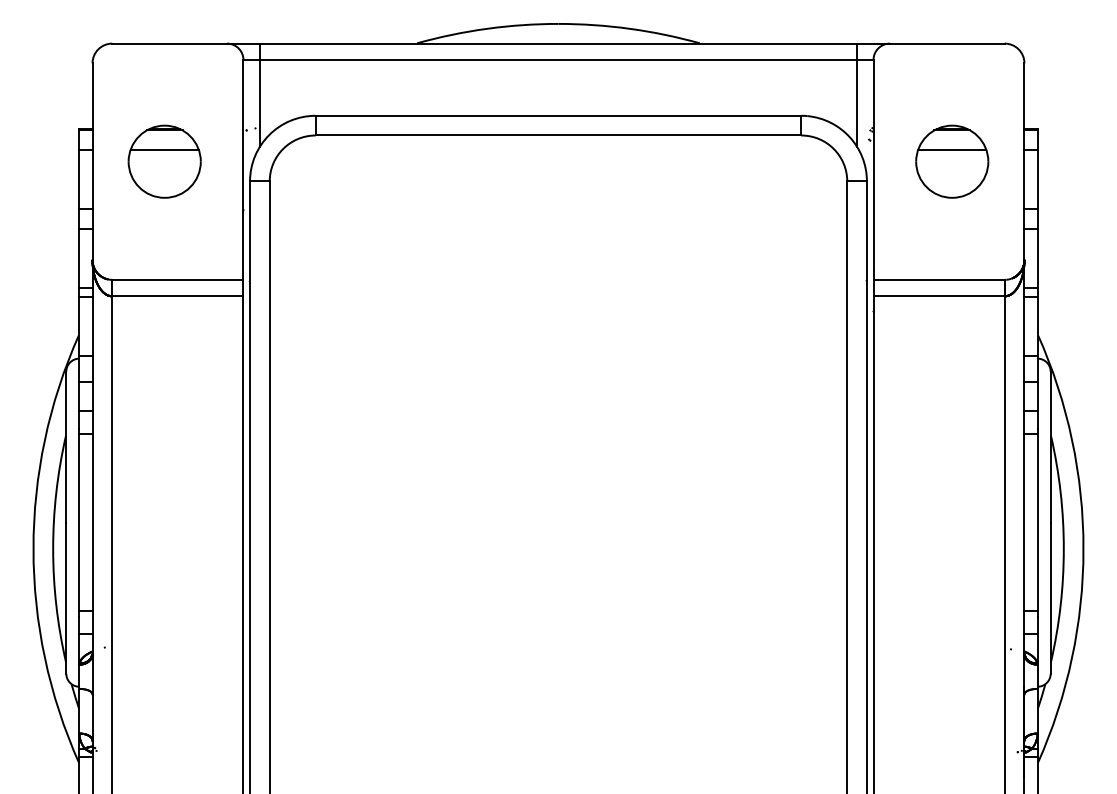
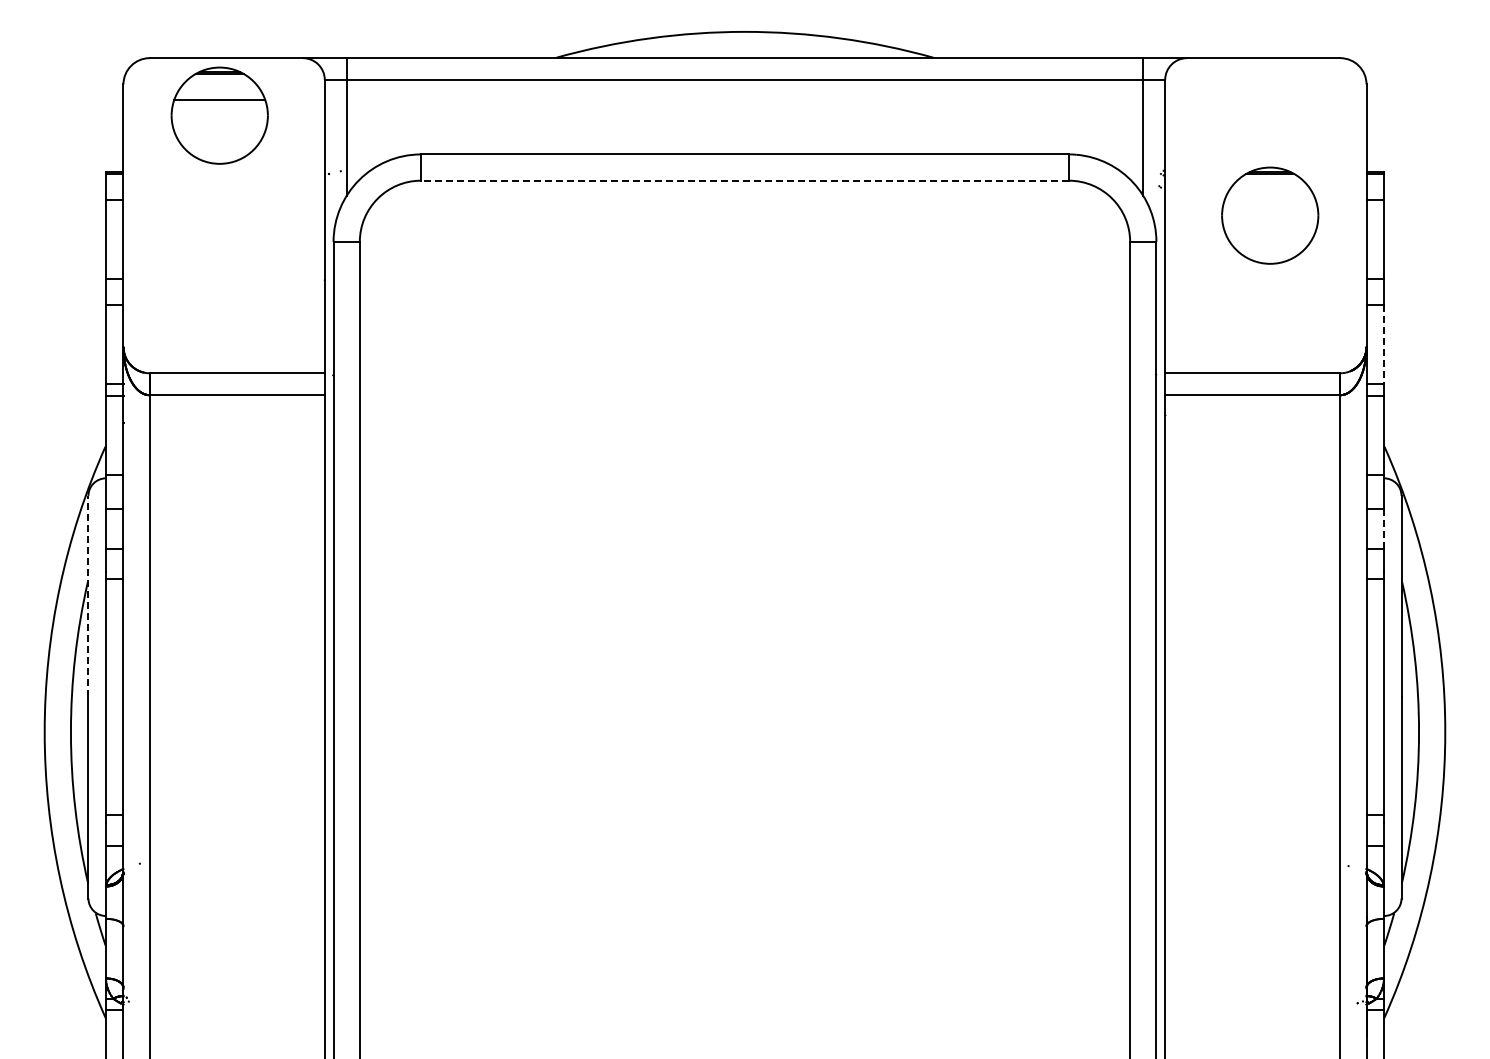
line: (558, 135) -> (744, 180), solid -> dashed
line: (951, 150) -> (1269, 200), removed
part: (164, 161) -> (219, 115), moved
line: (1037, 258) -> (1384, 344), solid -> dashed
line: (1037, 397) -> (1384, 529), solid -> dashed
line: (66, 447) -> (88, 596), solid -> dashed

